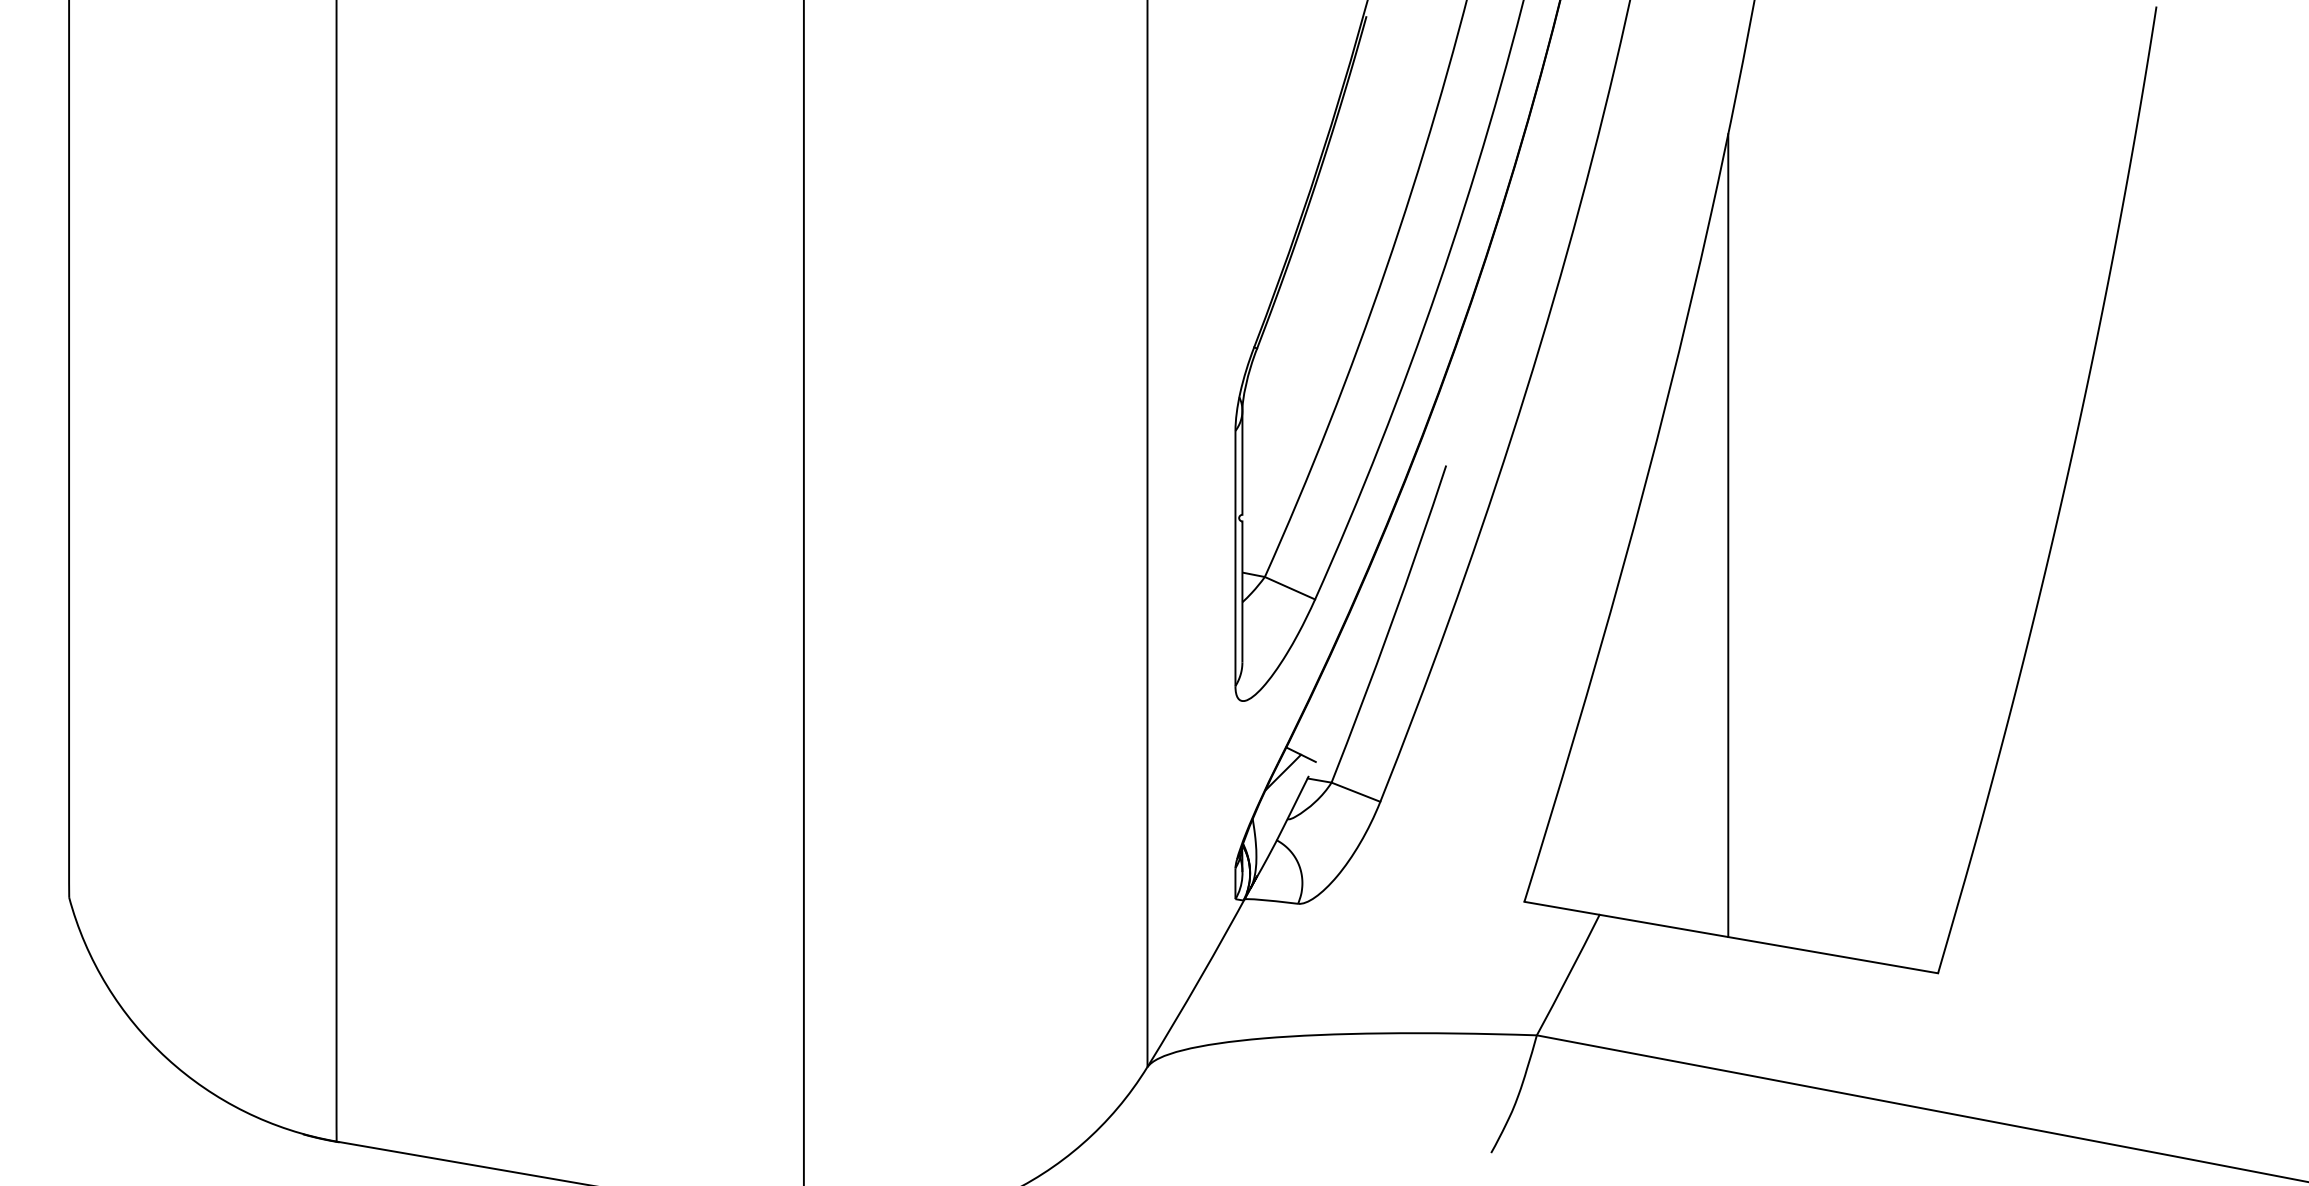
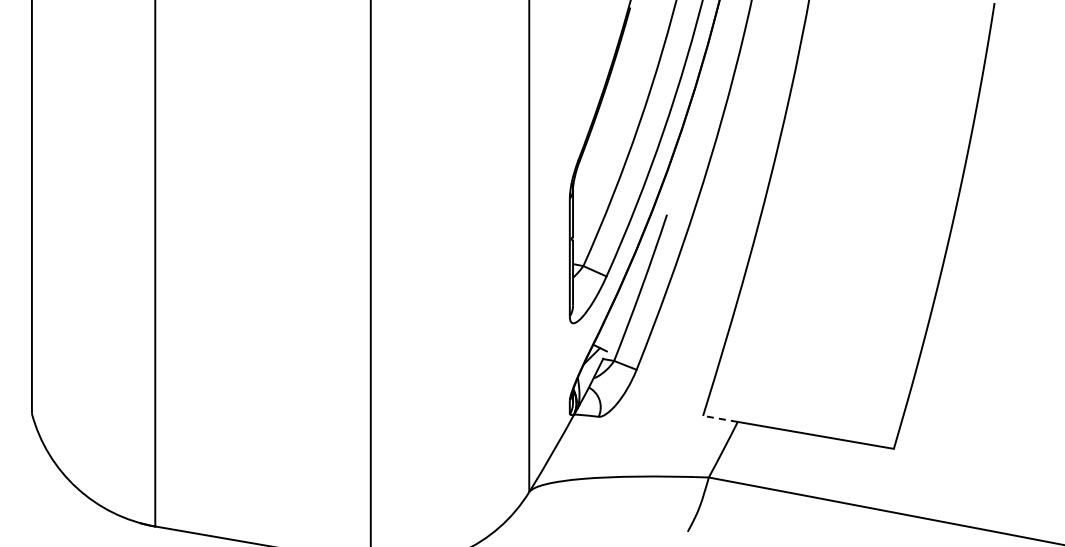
line: (1729, 534) -> (797, 246), removed
line: (1562, 907) -> (720, 418), solid -> dashed

